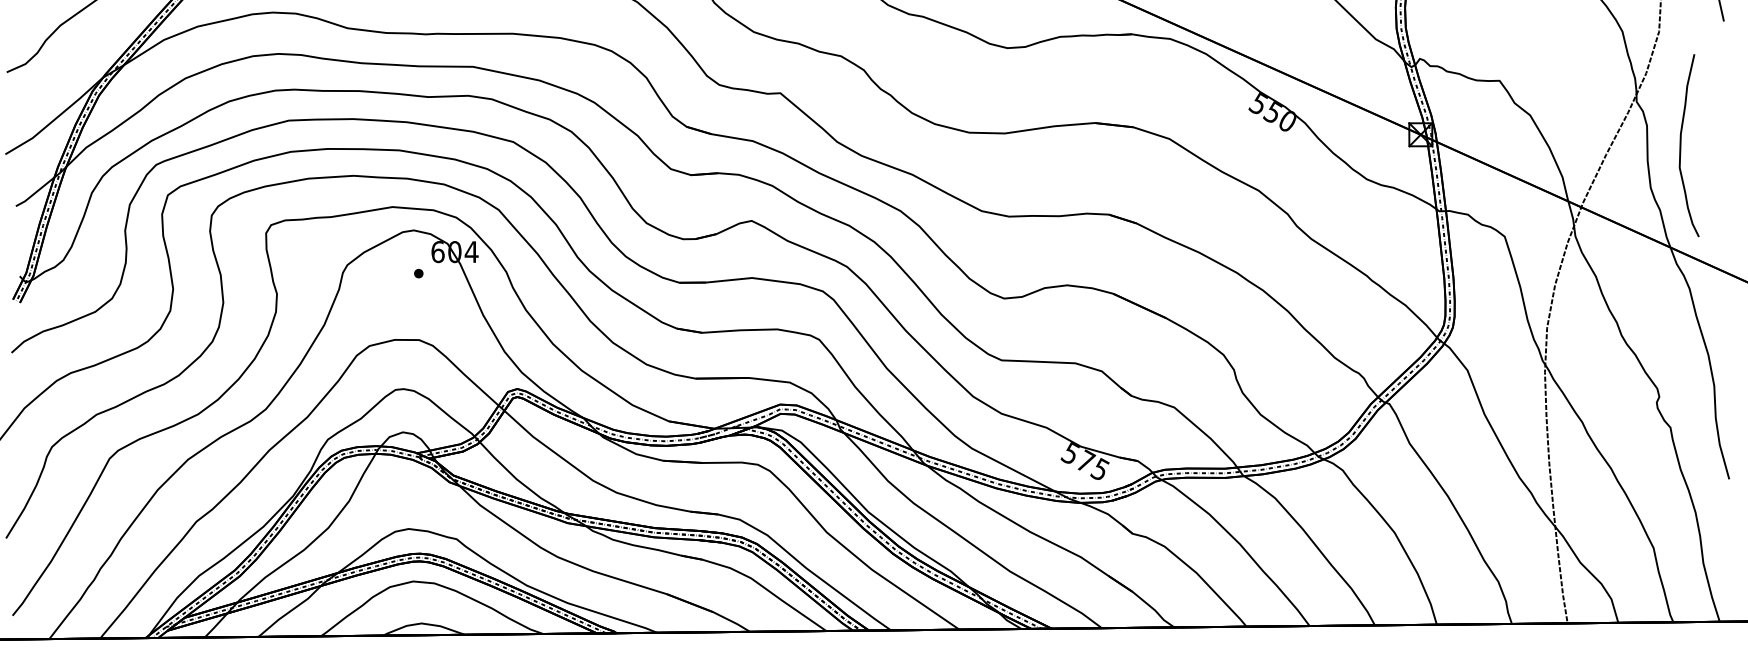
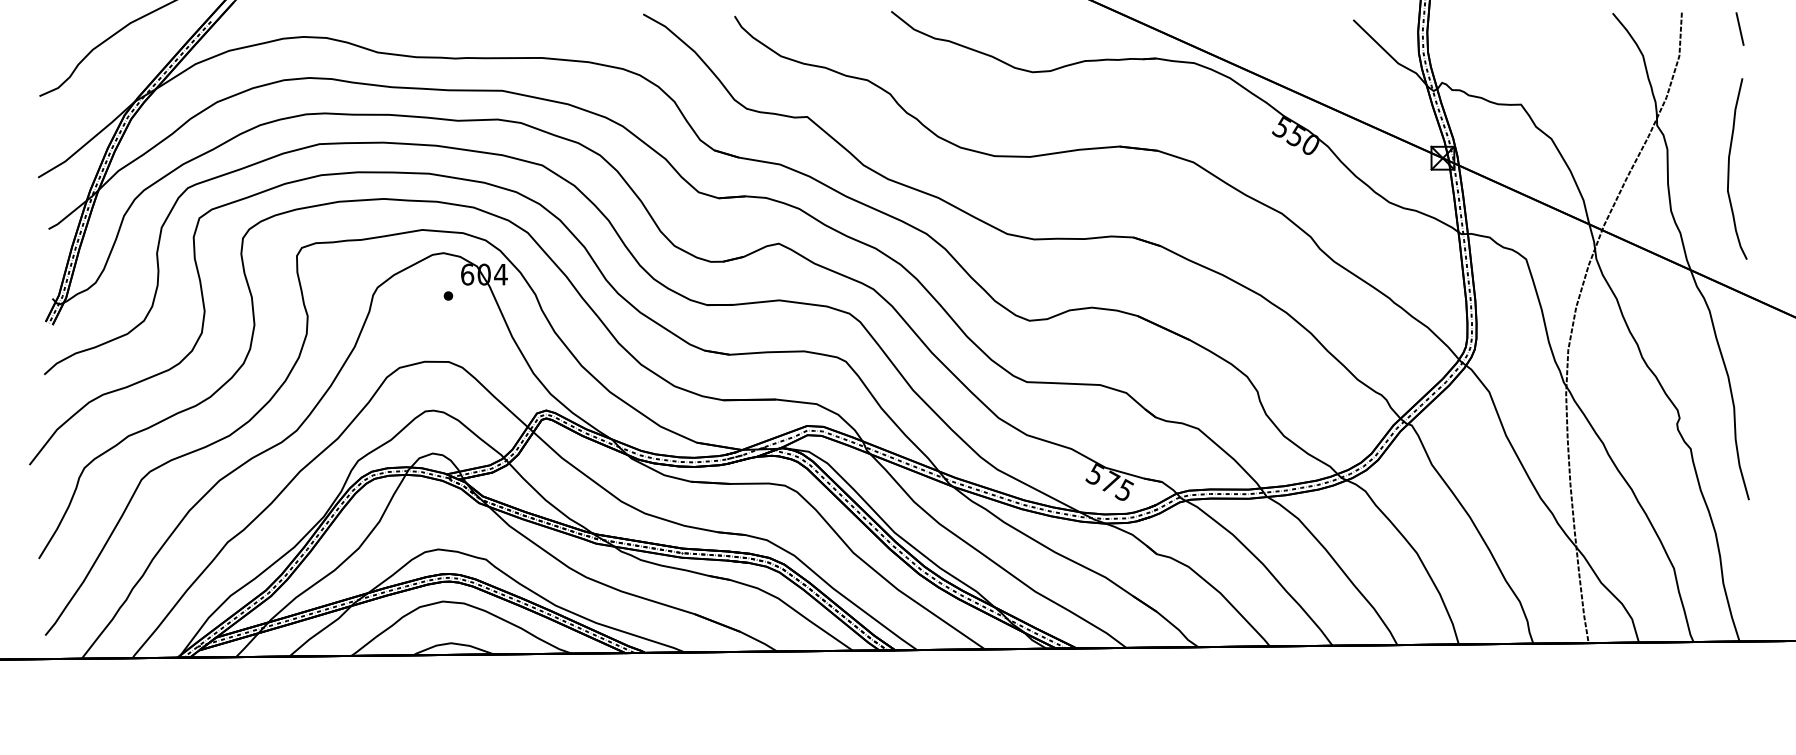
curve: (1681, 145) -> (1729, 168), moved

